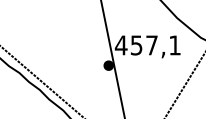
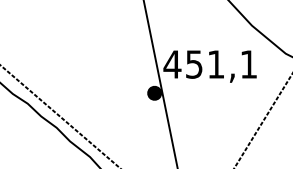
text: (151, 45) -> (215, 64), 457,1 -> 451,1

